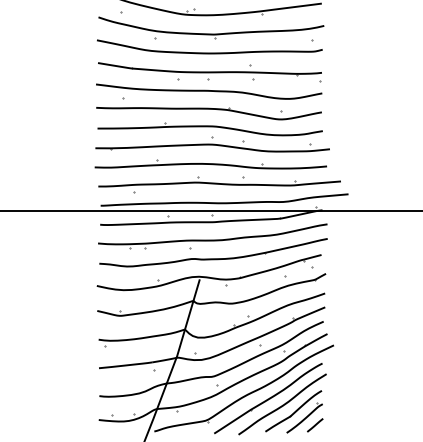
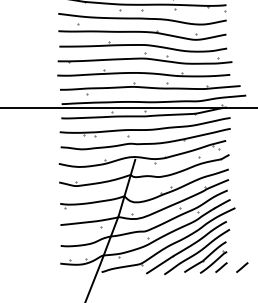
line: (343, 425) -> (242, 267), added

